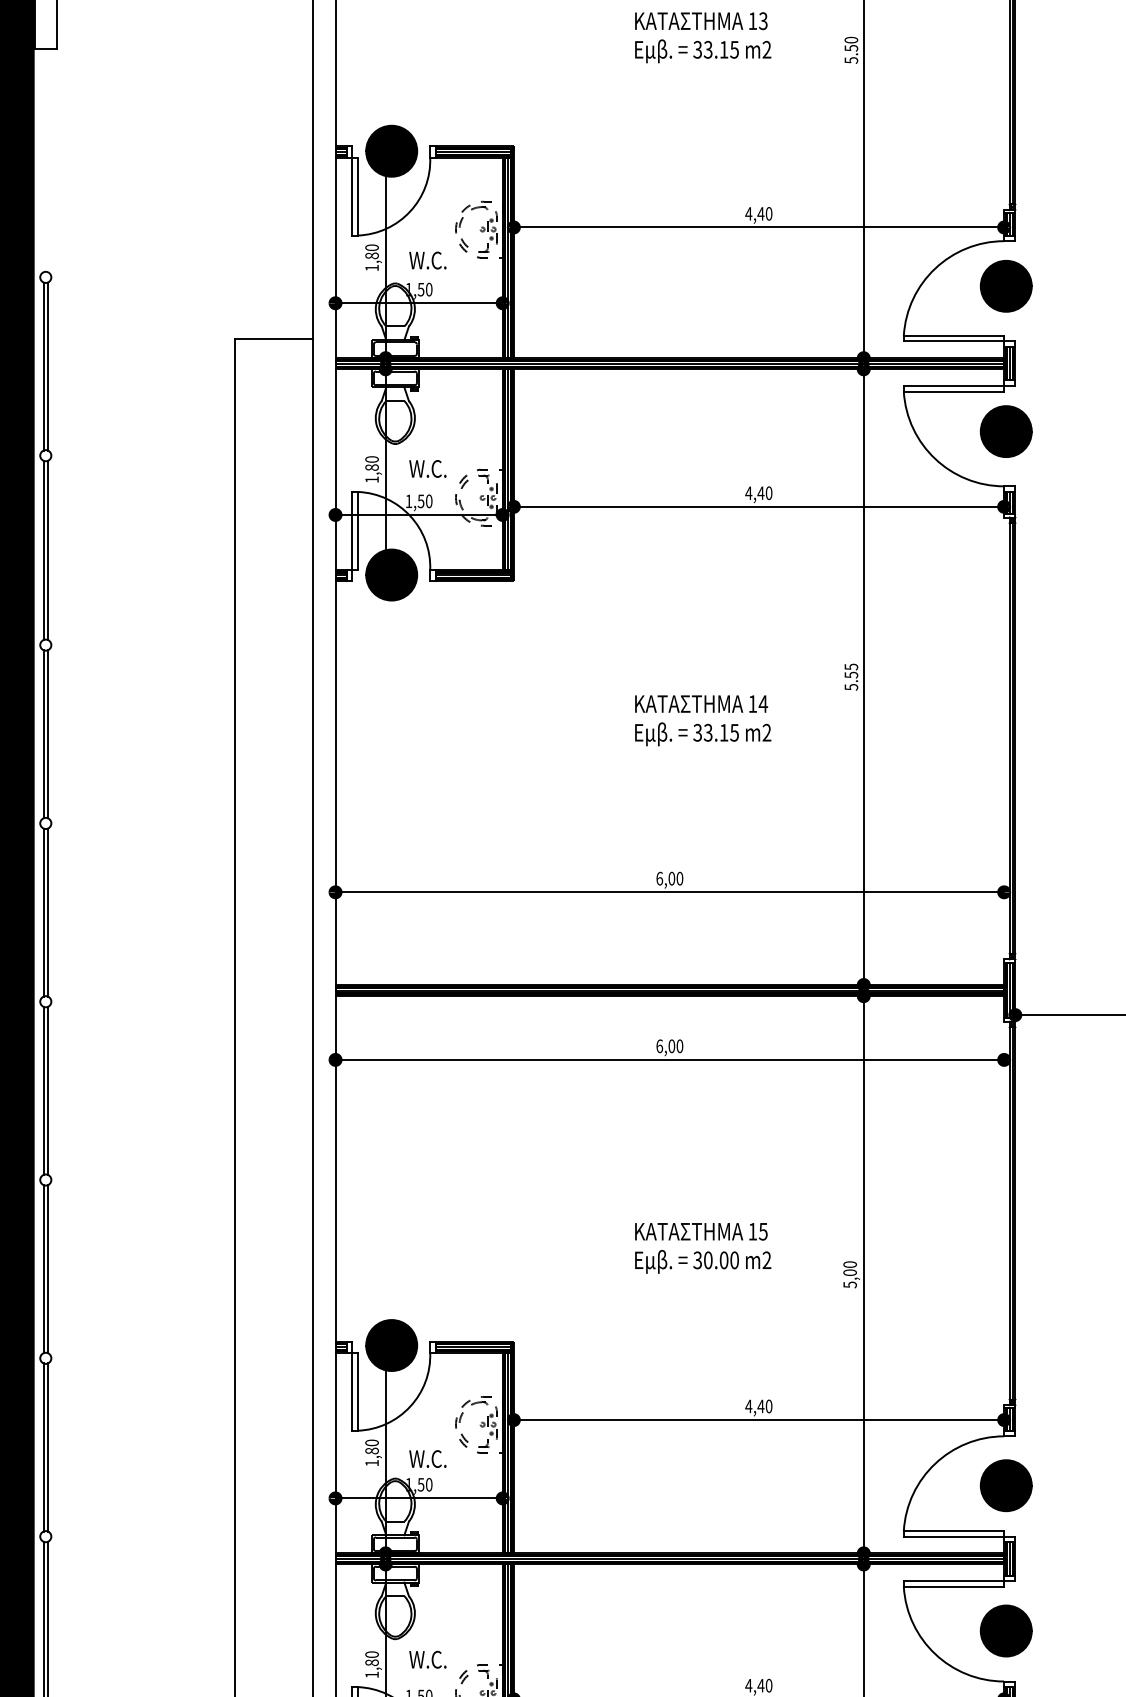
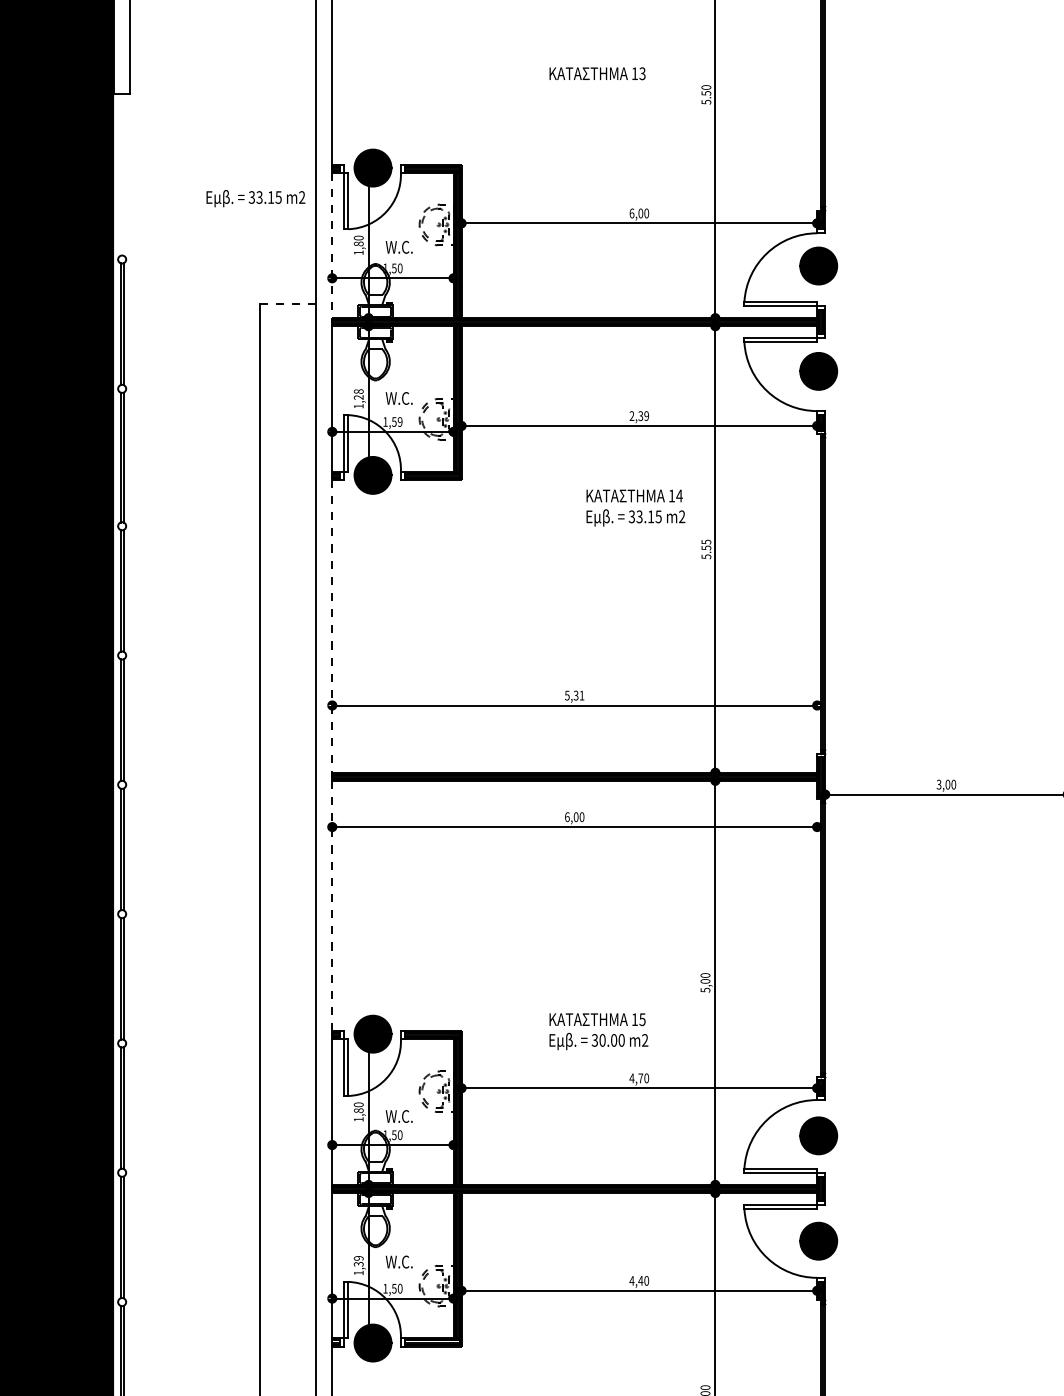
text: (702, 51) -> (255, 198), moved
text: (755, 213) -> (636, 213), 4,40 -> 6,00
line: (335, 257) -> (332, 245), solid -> dashed
line: (275, 339) -> (288, 304), solid -> dashed
text: (371, 463) -> (358, 394), 1,80 -> 1,28
text: (757, 493) -> (638, 416), 4,40 -> 2,39
text: (428, 500) -> (399, 421), 1,50 -> 1,59
text: (702, 719) -> (635, 507), moved
line: (335, 783) -> (332, 626), solid -> dashed
text: (669, 878) -> (574, 695), 6,00 -> 5,31
line: (335, 1169) -> (332, 906), solid -> dashed
text: (702, 1248) -> (598, 1031), moved
text: (760, 1406) -> (640, 1078), 4,40 -> 4,70
text: (371, 1658) -> (358, 1261), 1,80 -> 1,39

